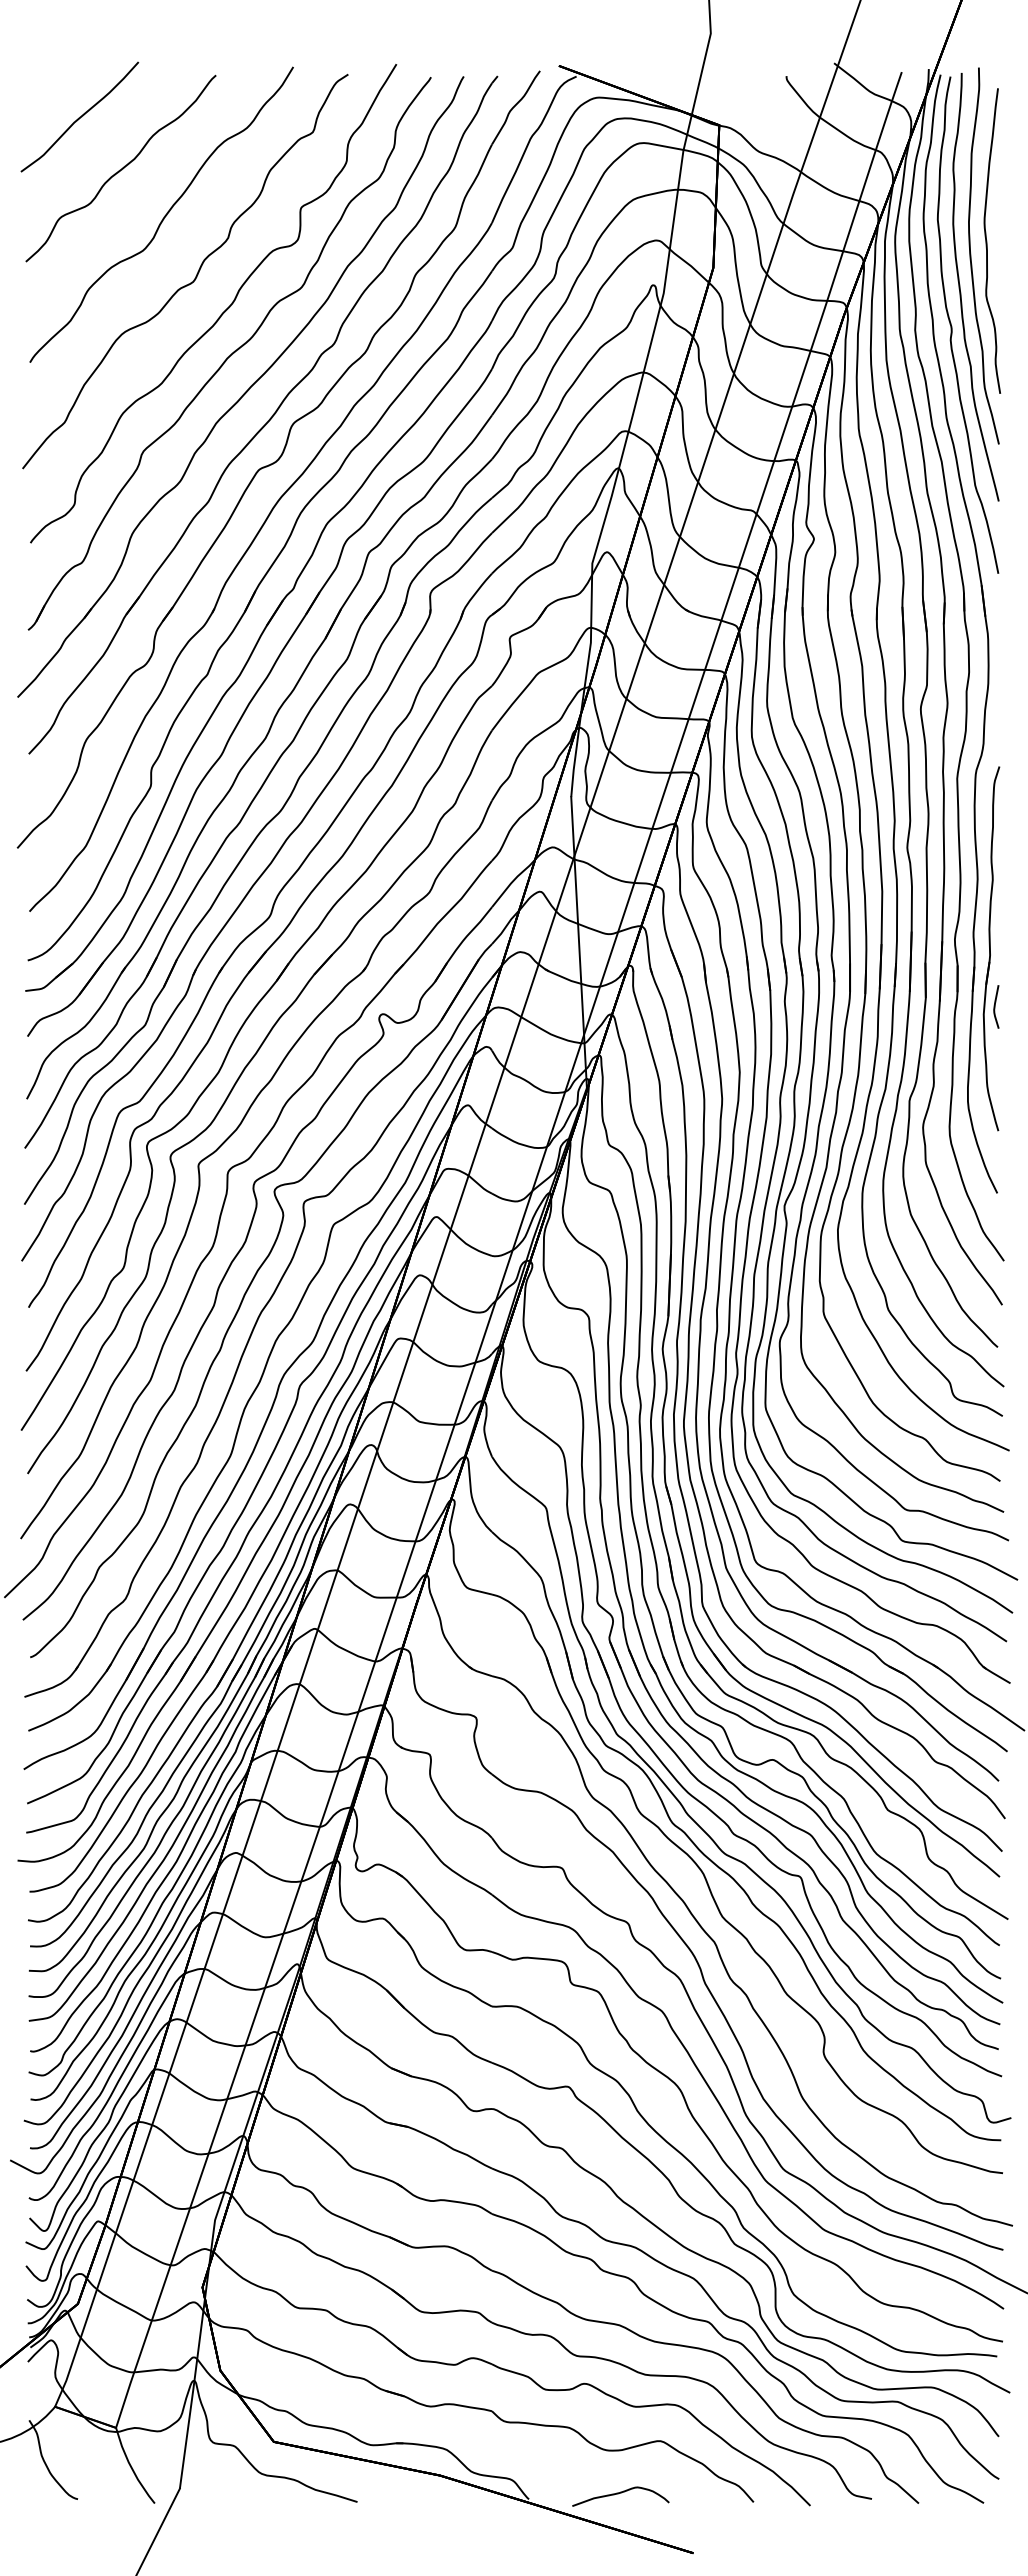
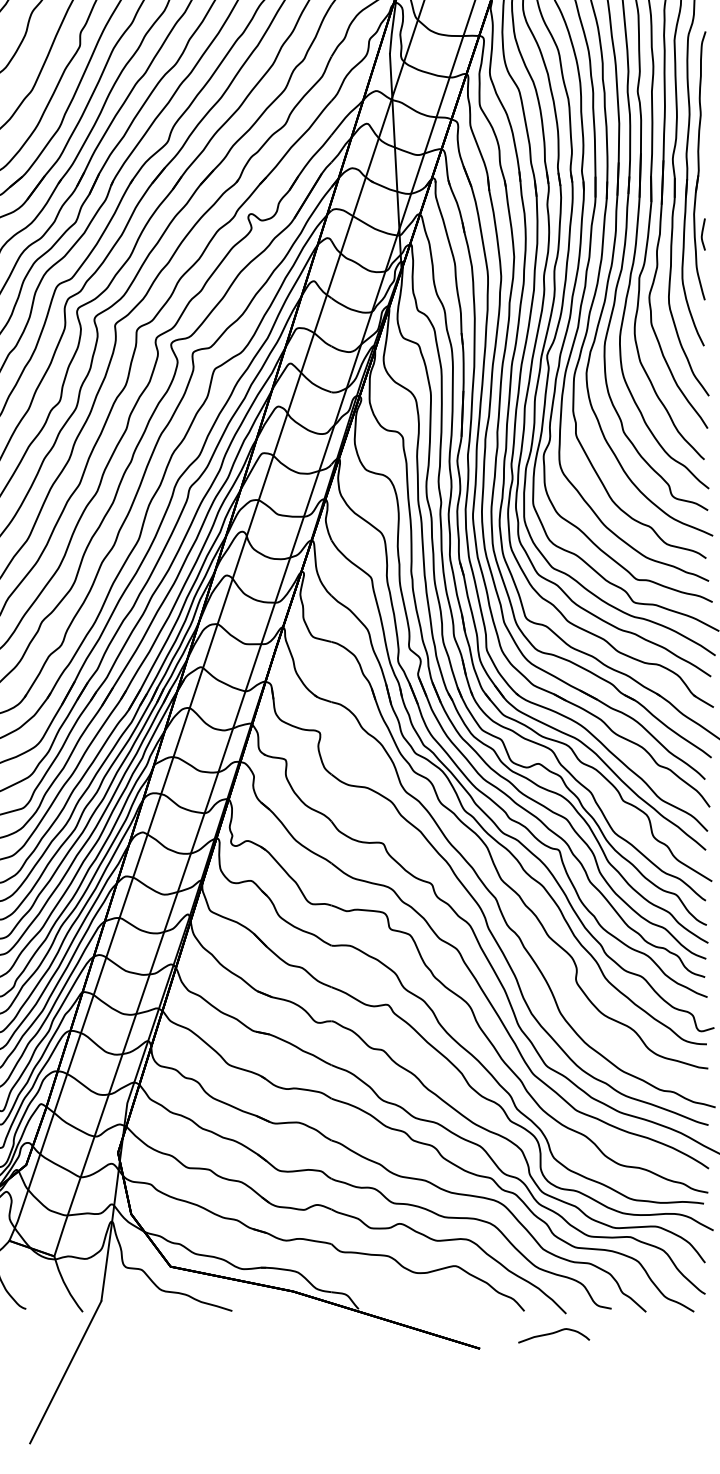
curve: (995, 1006) -> (702, 234), moved
curve: (618, 2494) -> (552, 1334), moved

